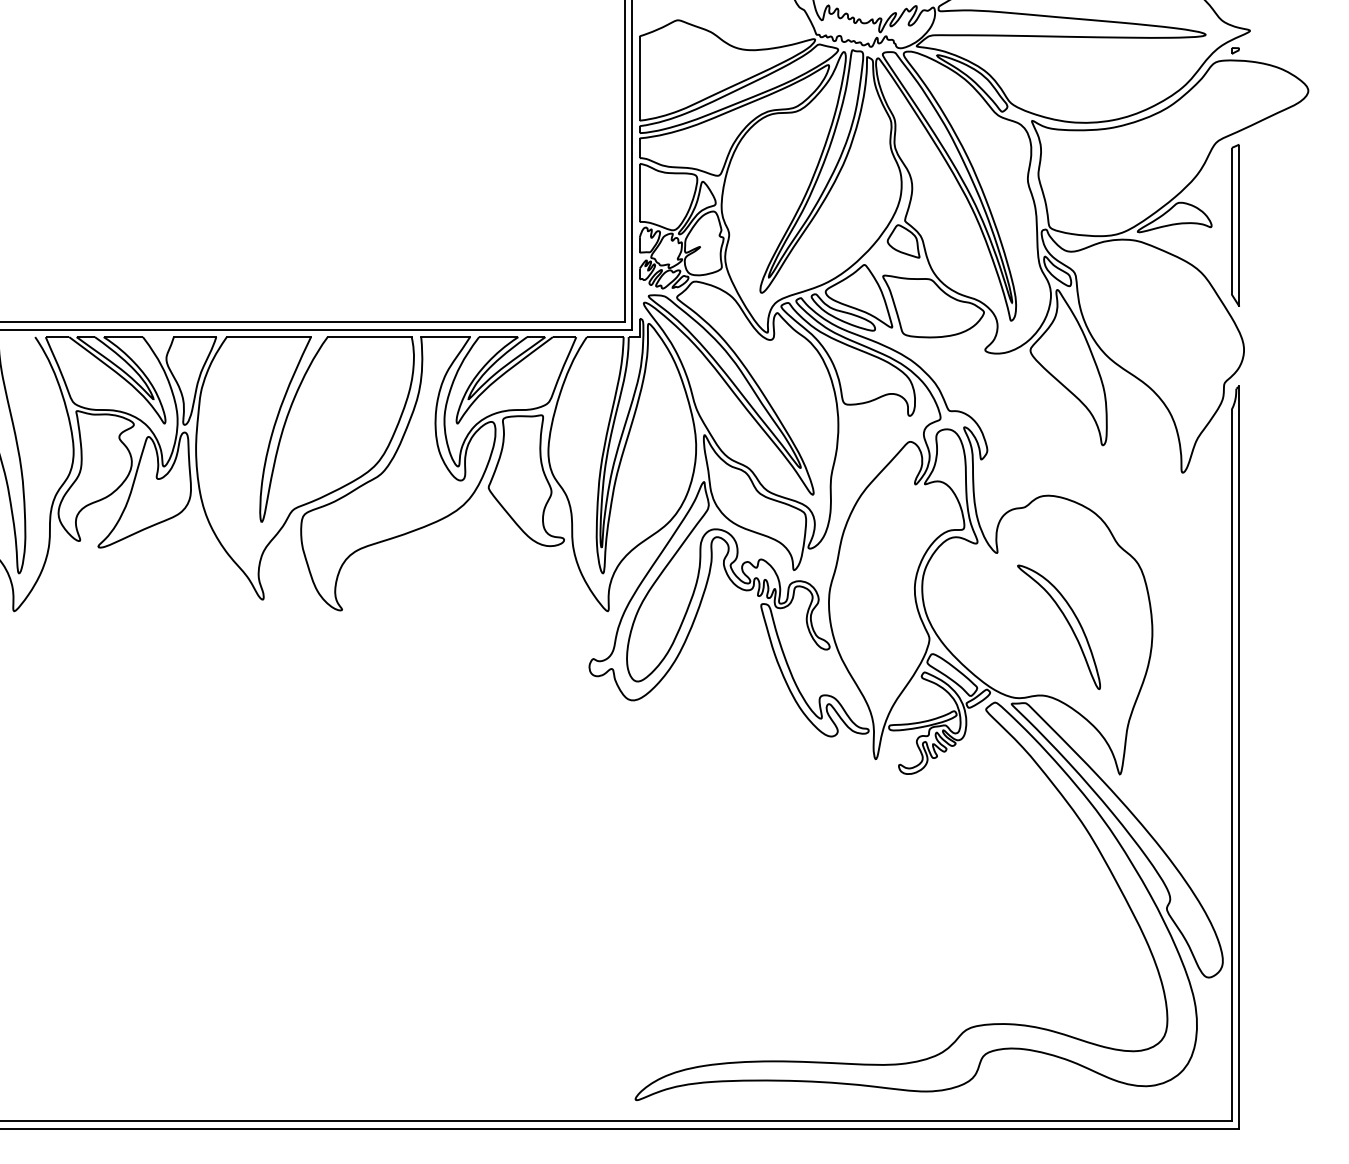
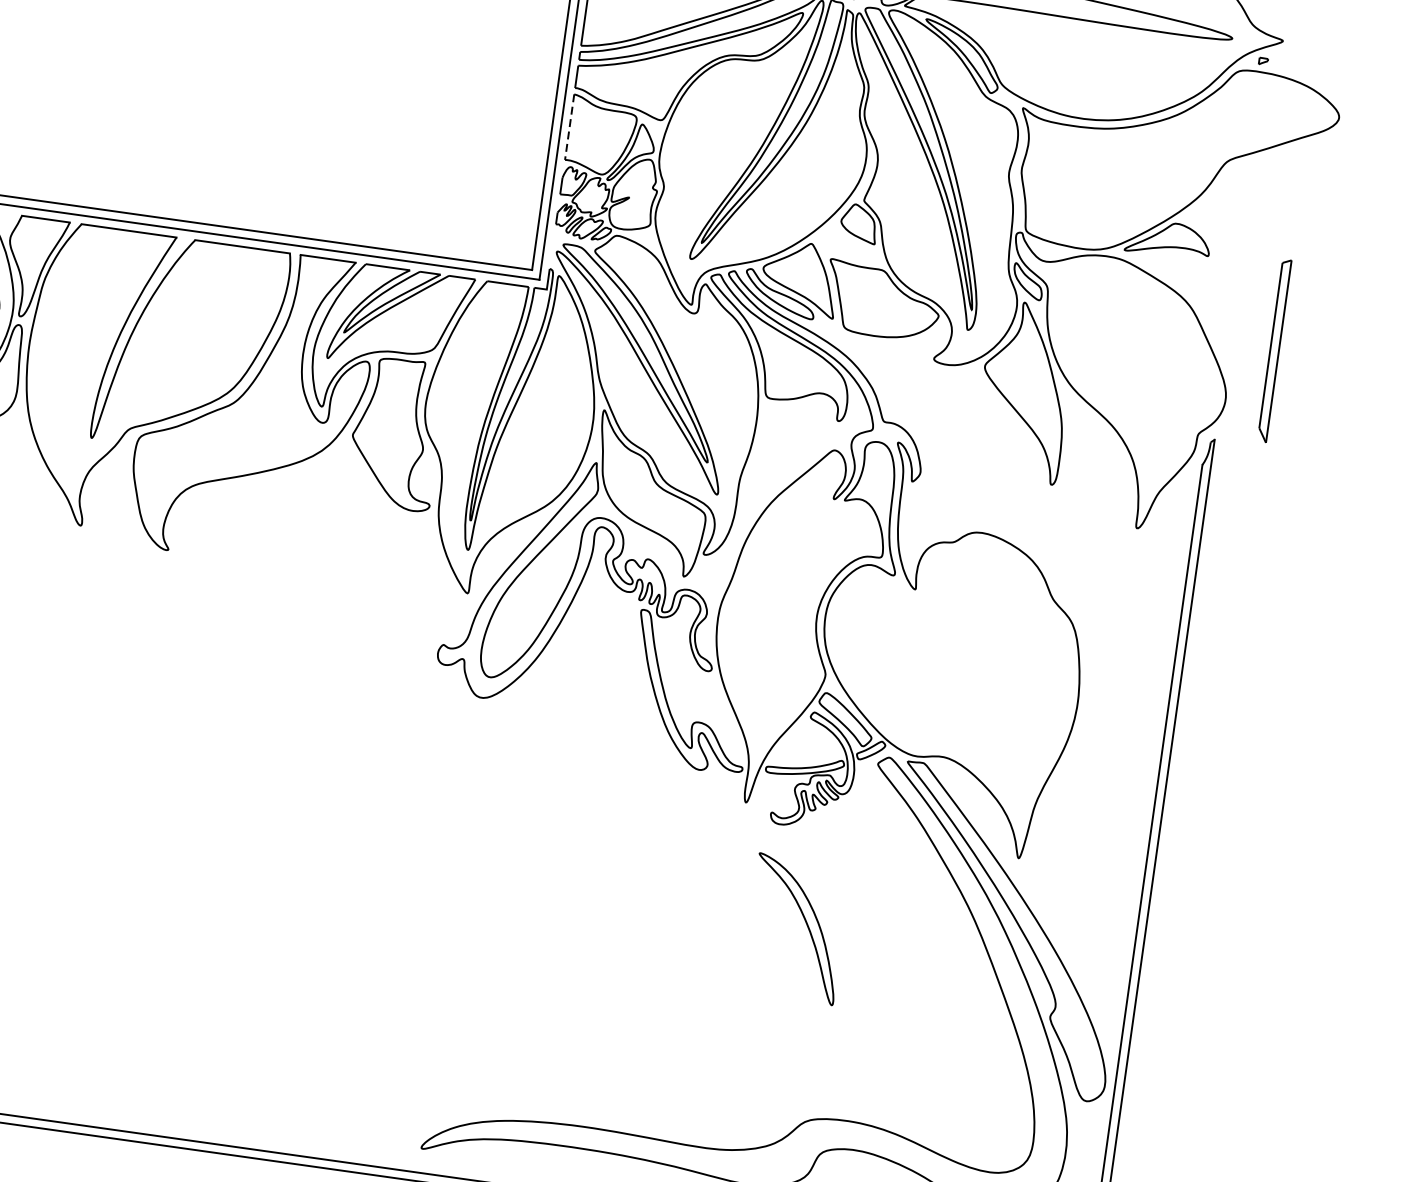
line: (639, 193) -> (569, 127), solid -> dashed
part: (1235, 225) -> (1274, 350), moved
part: (1067, 623) -> (806, 926), moved

